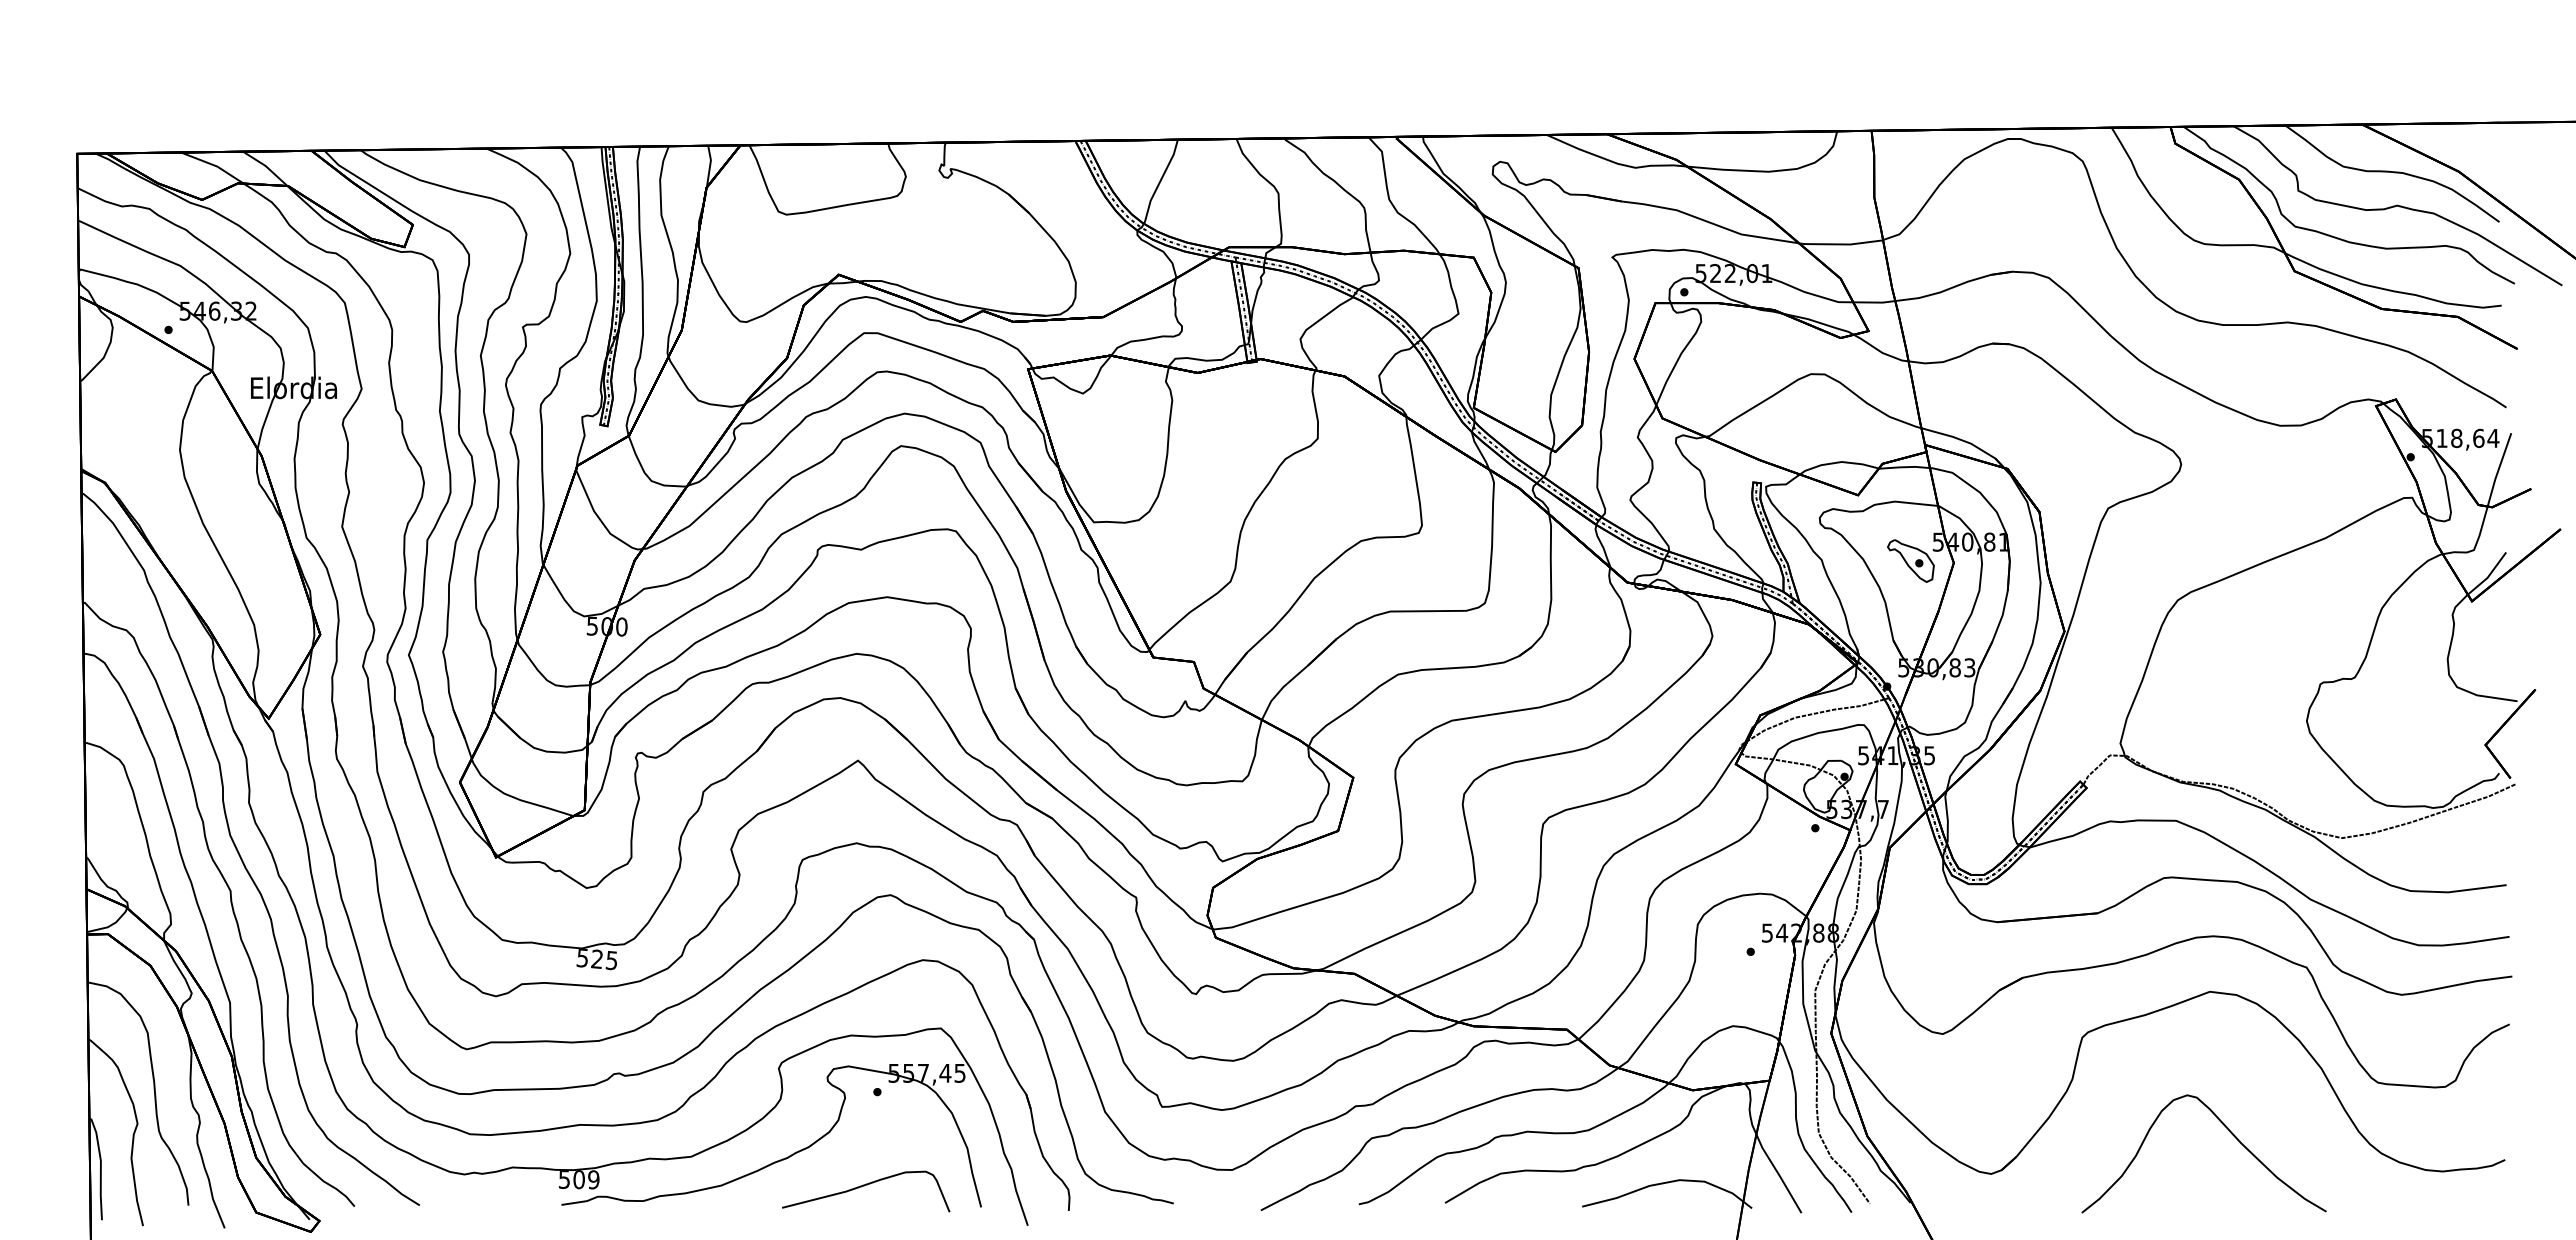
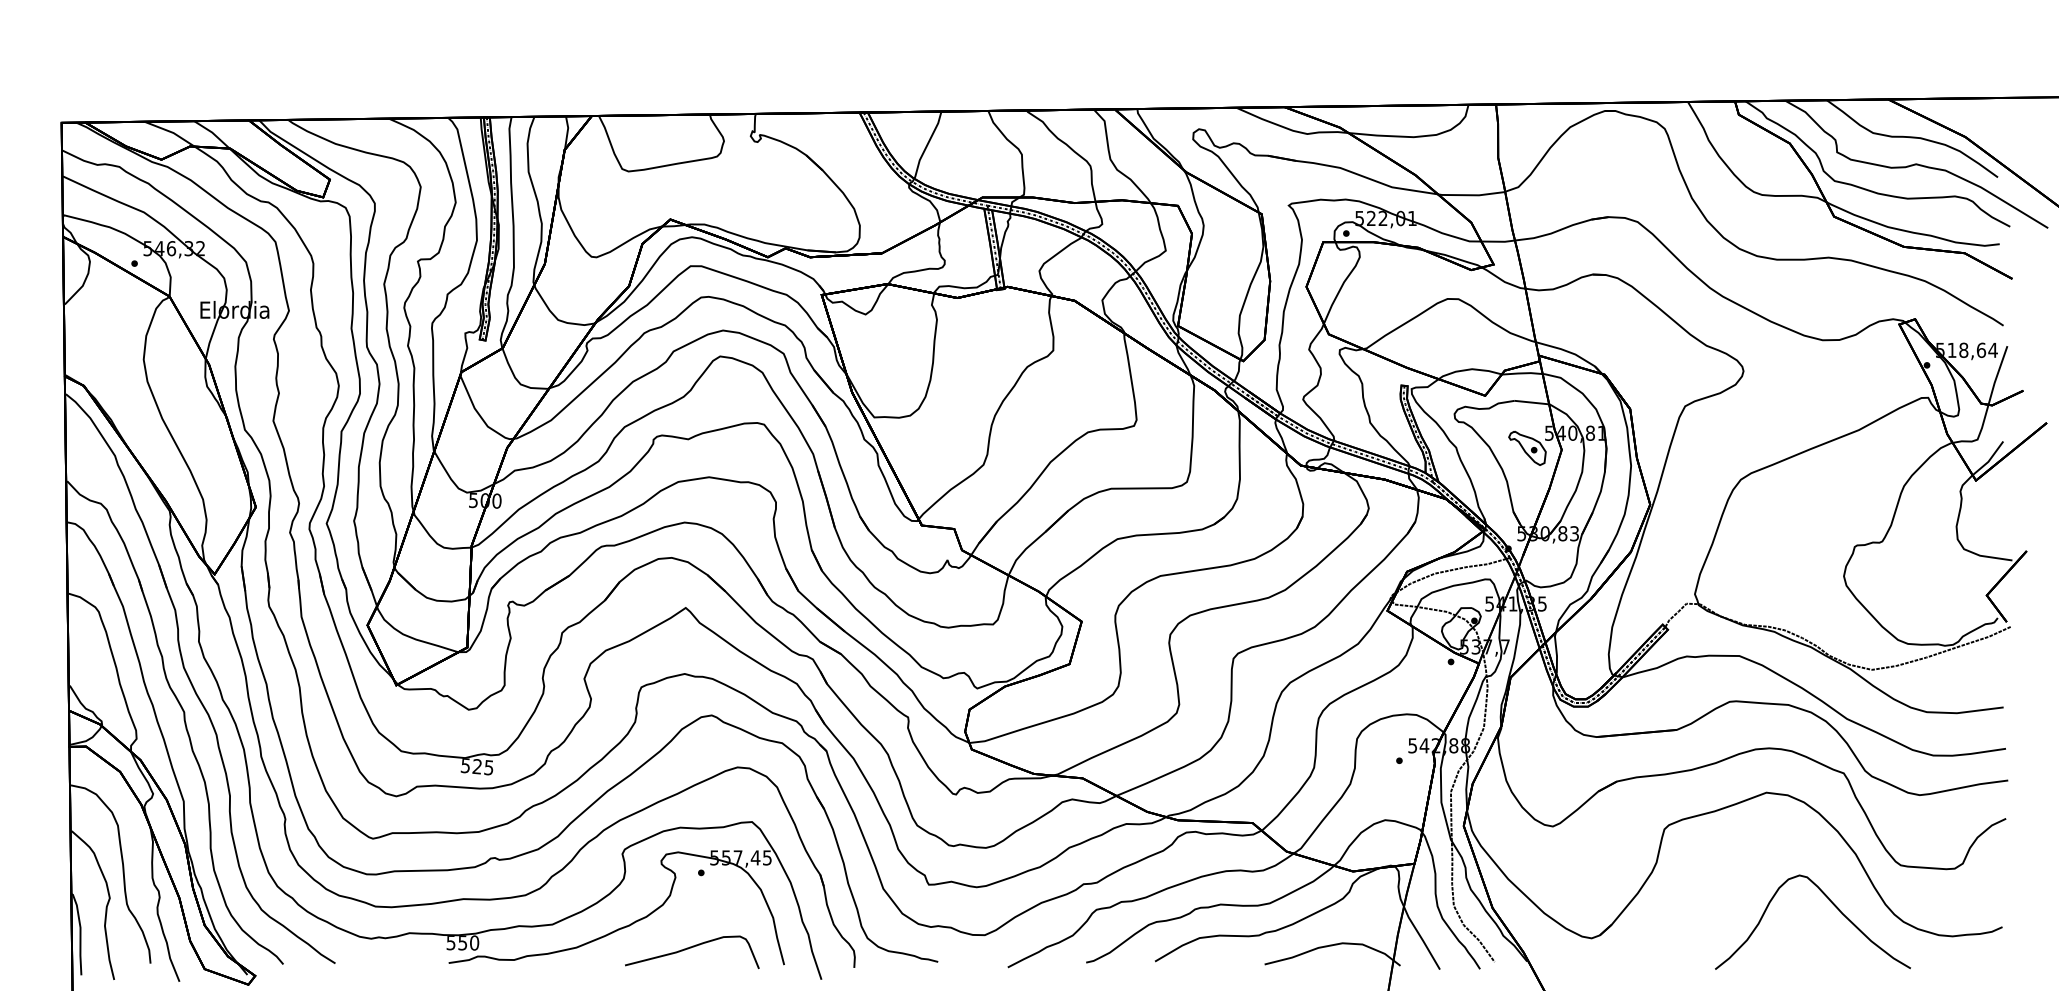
curve: (2229, 1132) -> (1833, 905), moved
text: (586, 1179) -> (468, 942), 509 -> 550

